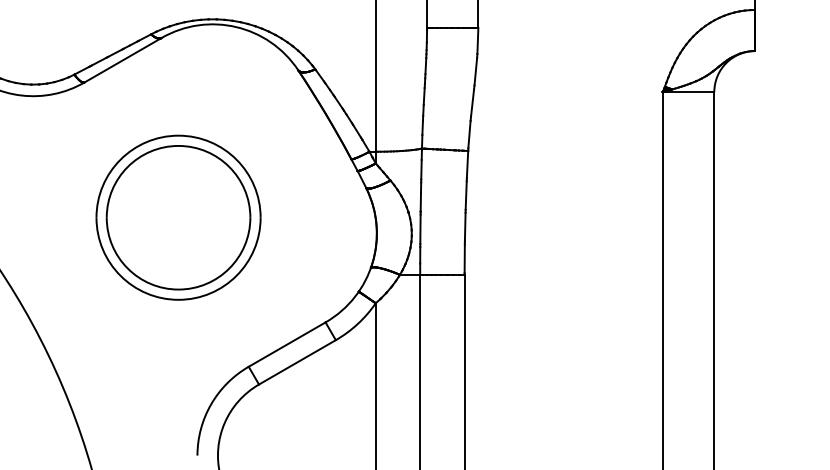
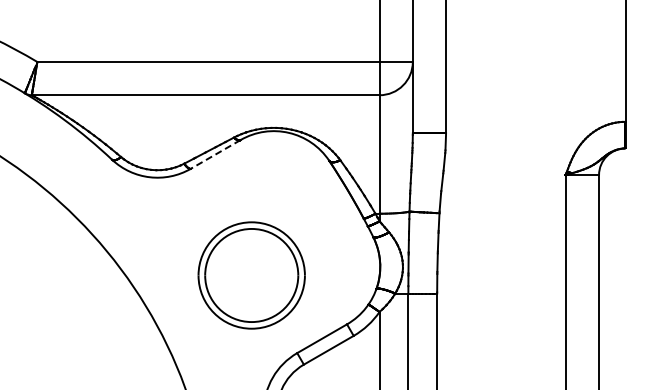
line: (122, 60) -> (215, 154), solid -> dashed
part: (178, 217) -> (251, 275), moved

